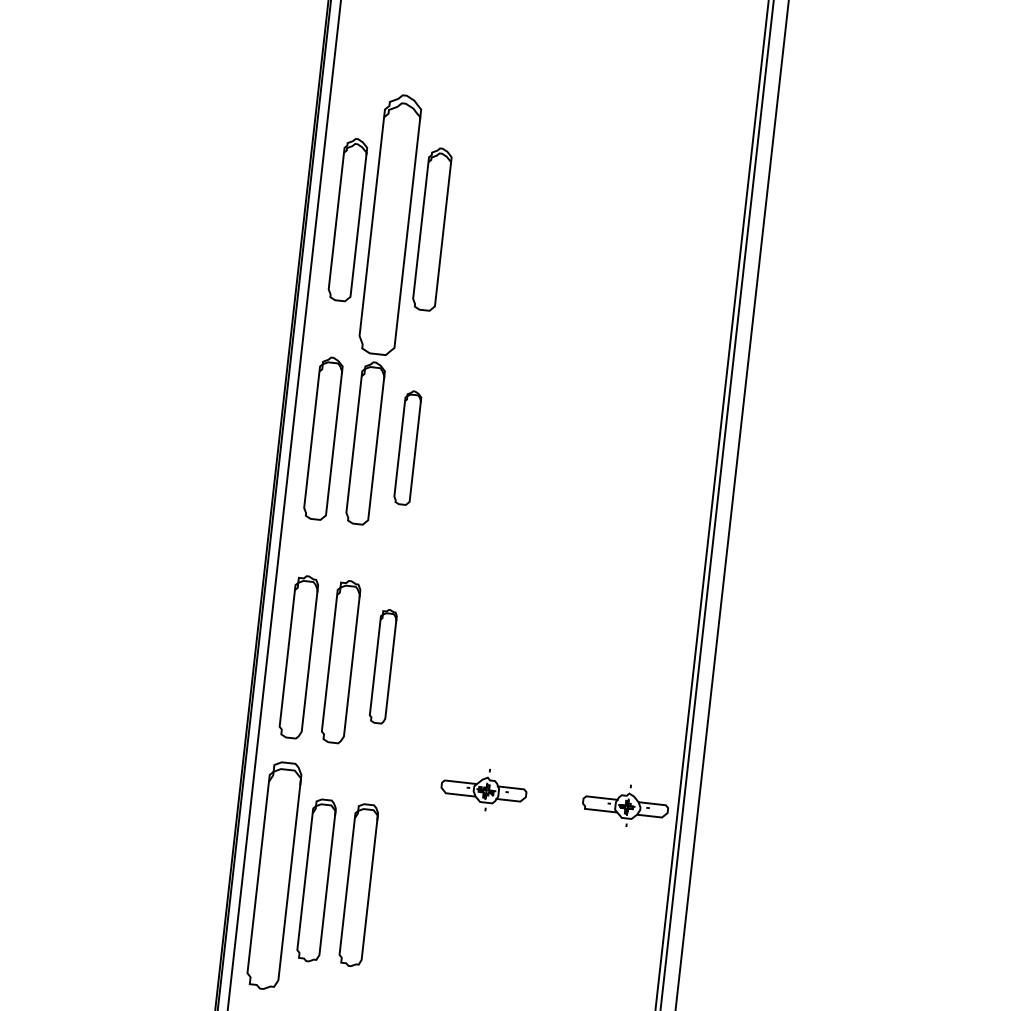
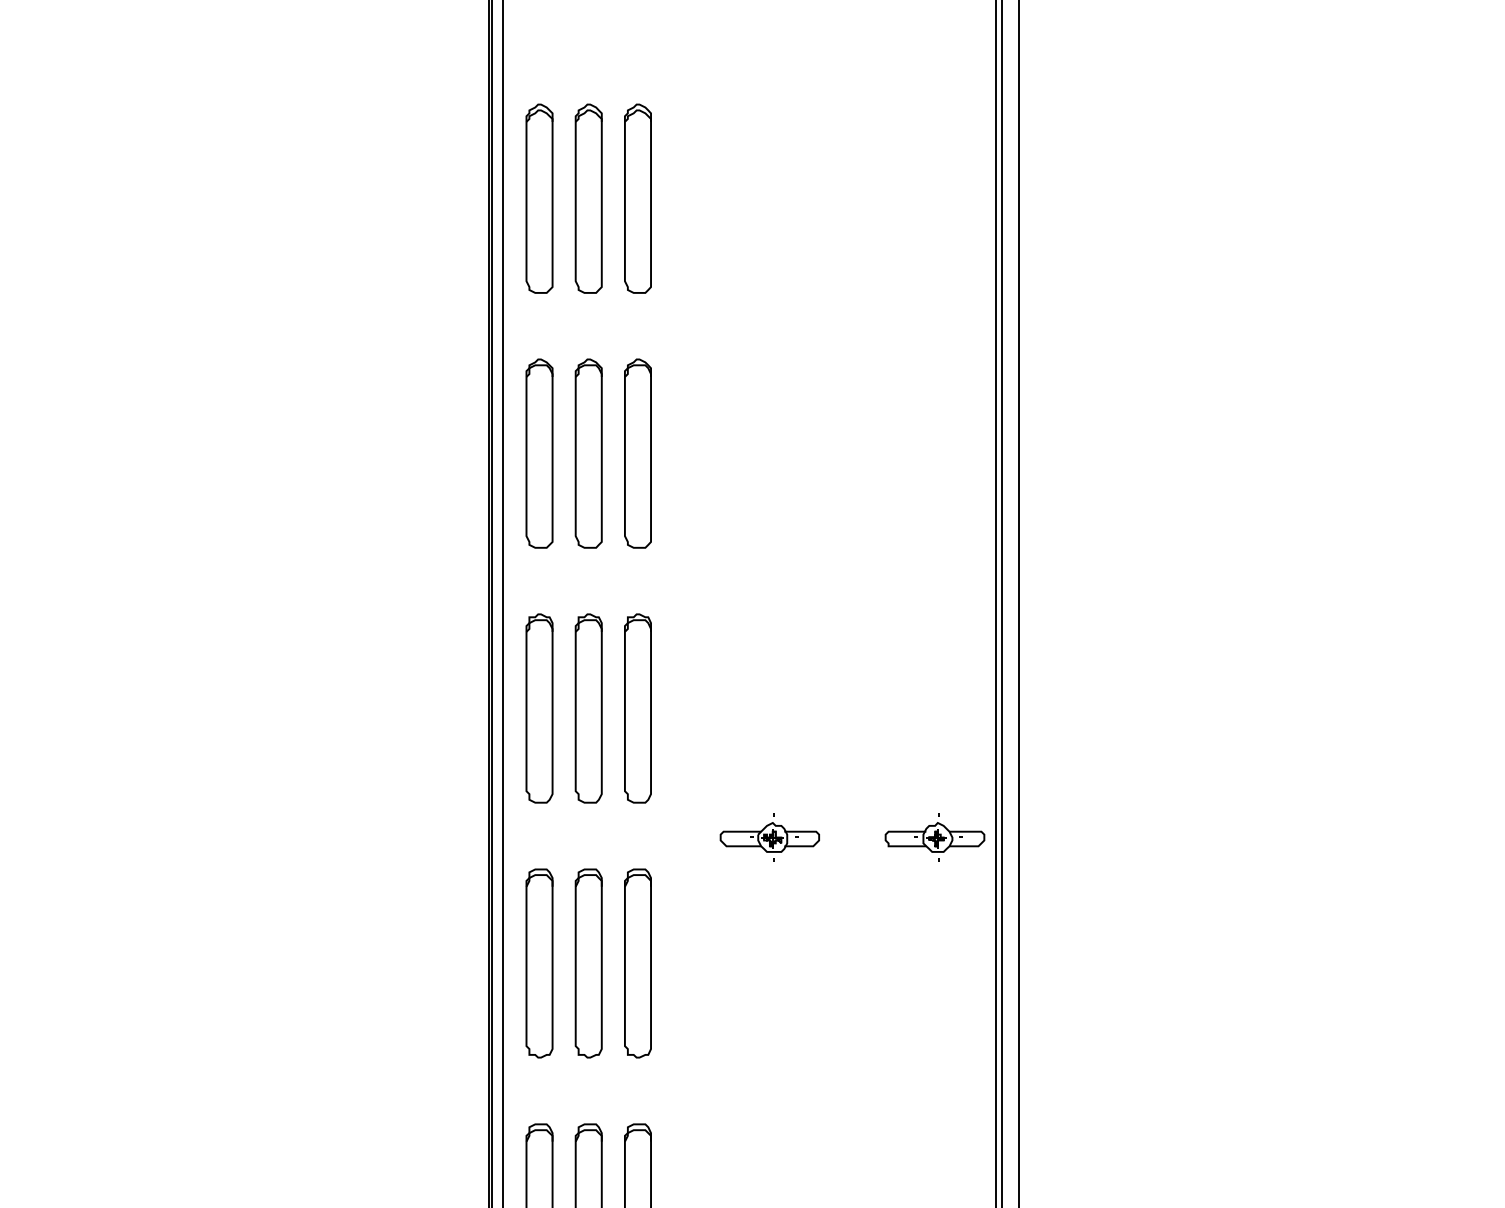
part: (389, 224) -> (588, 198), size x0.62
part: (407, 447) -> (637, 453), size x1.43
part: (382, 666) -> (637, 708), size x1.43
part: (274, 875) -> (539, 963), size x0.71

